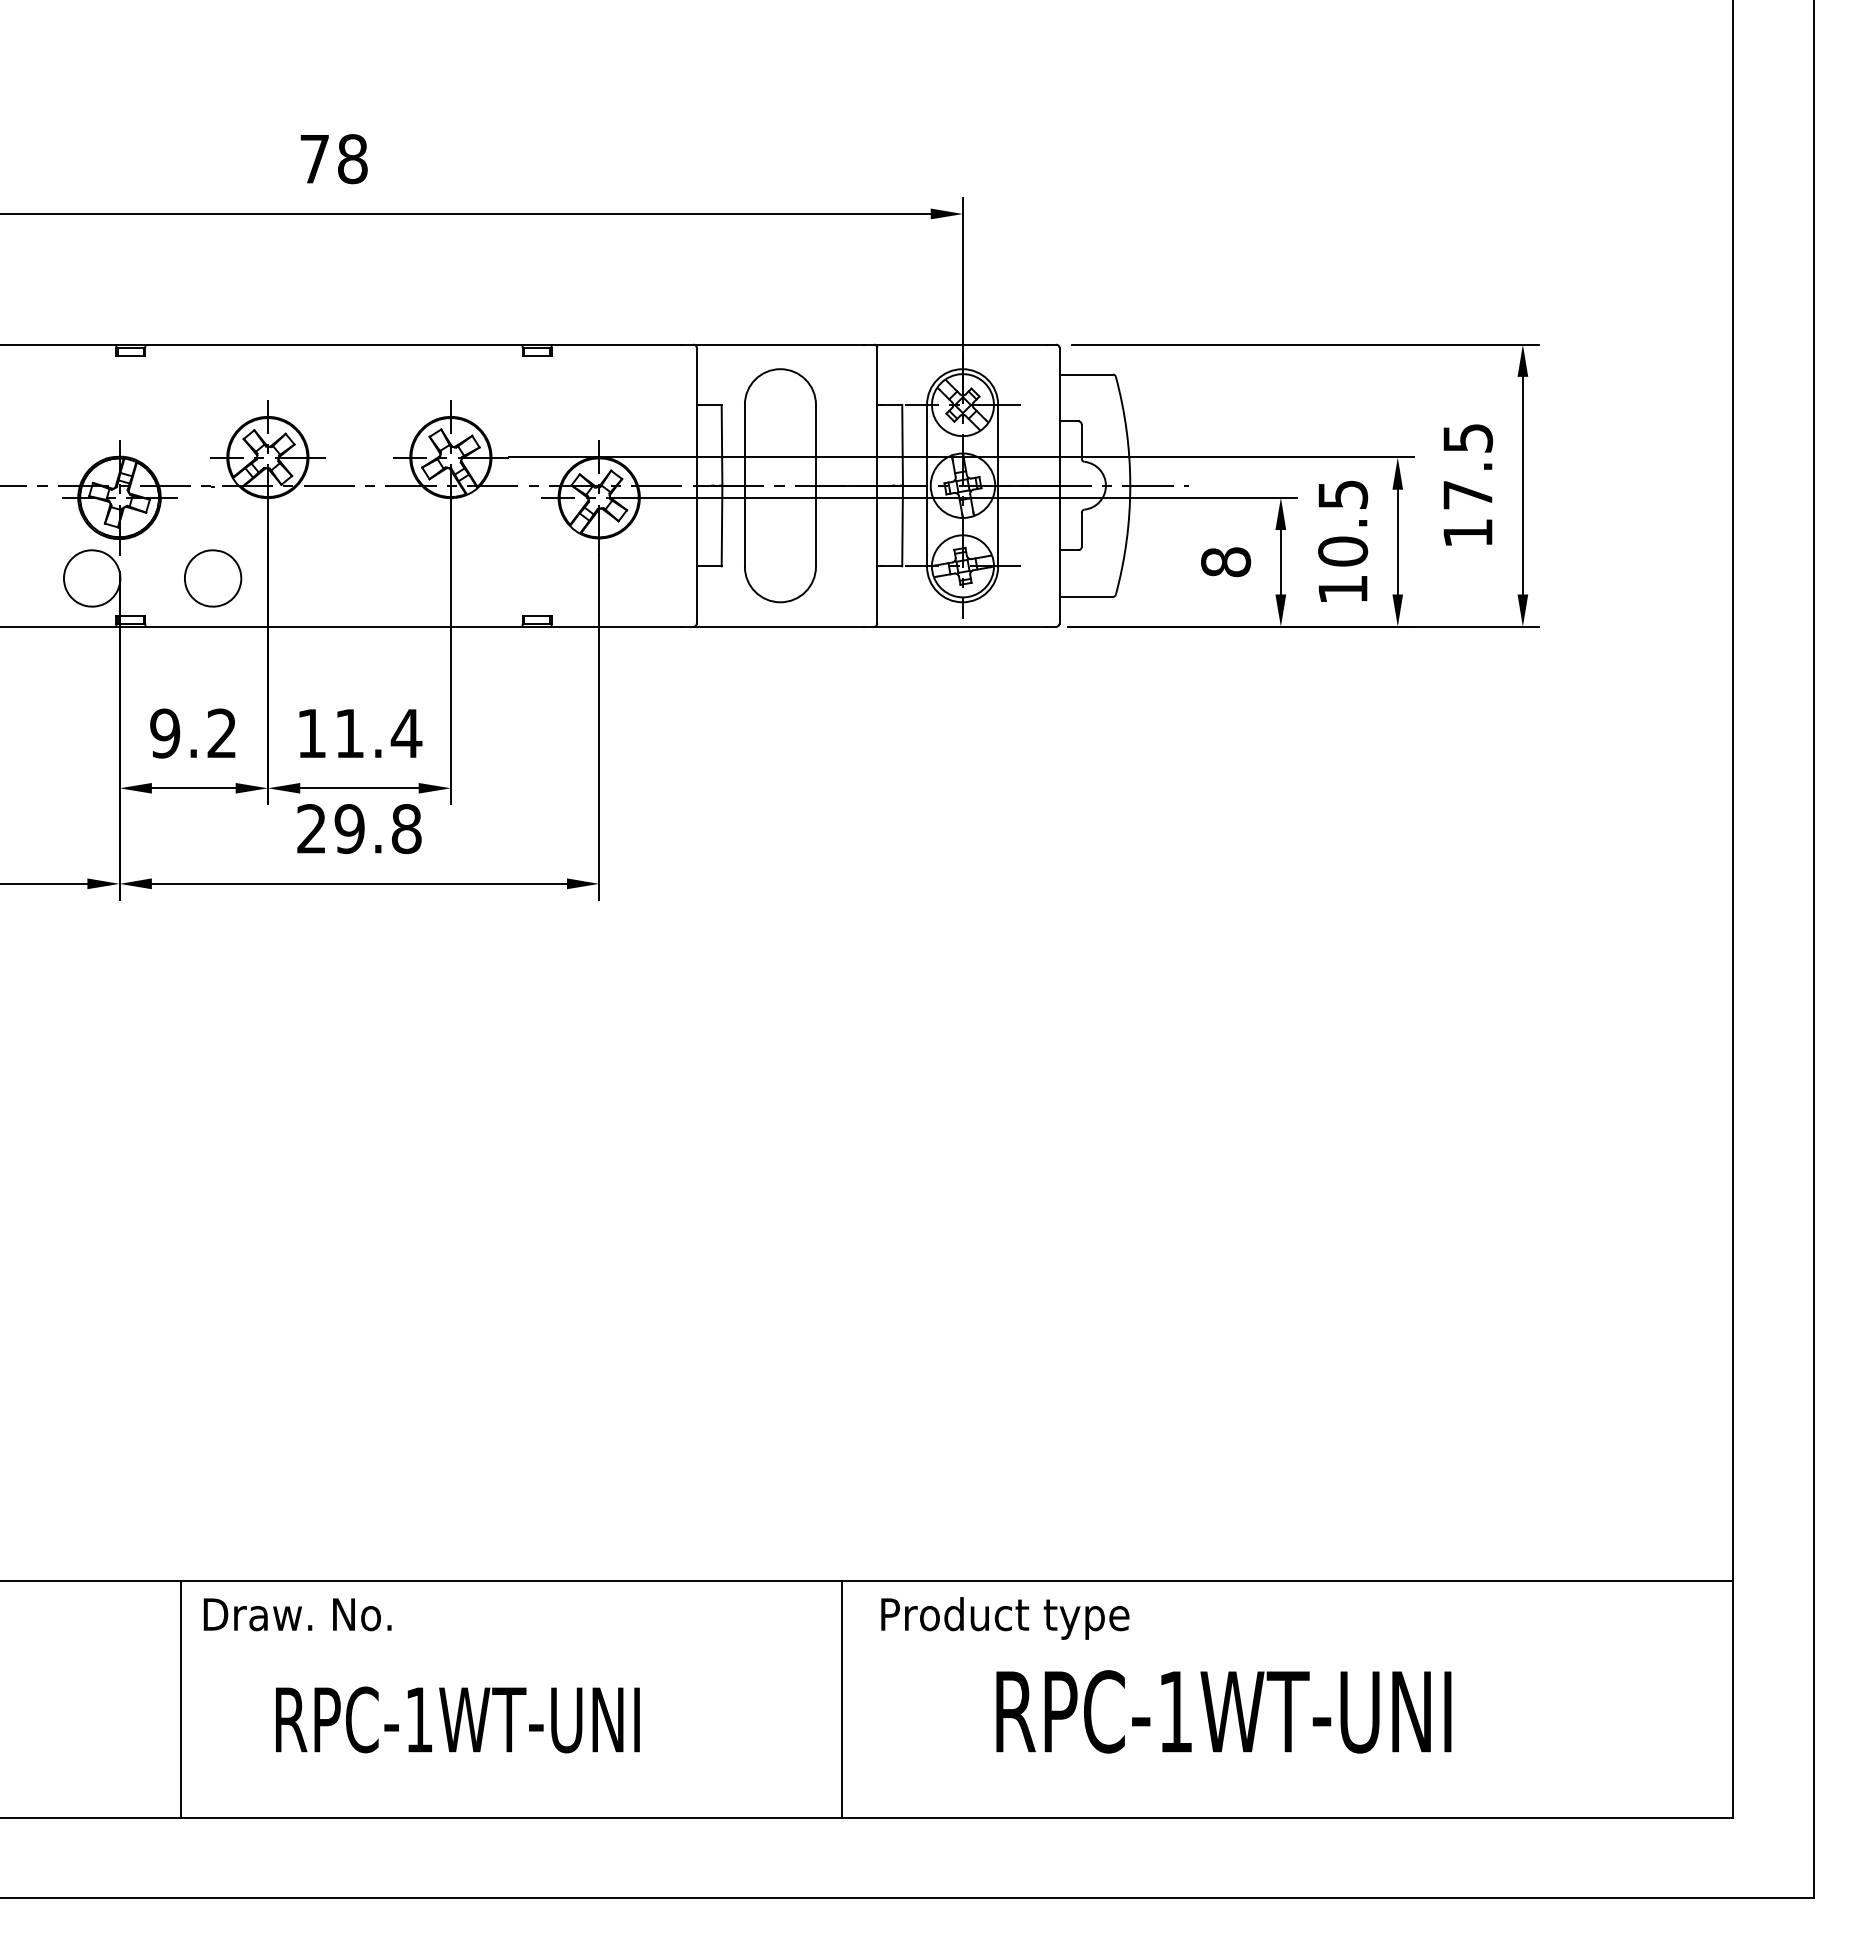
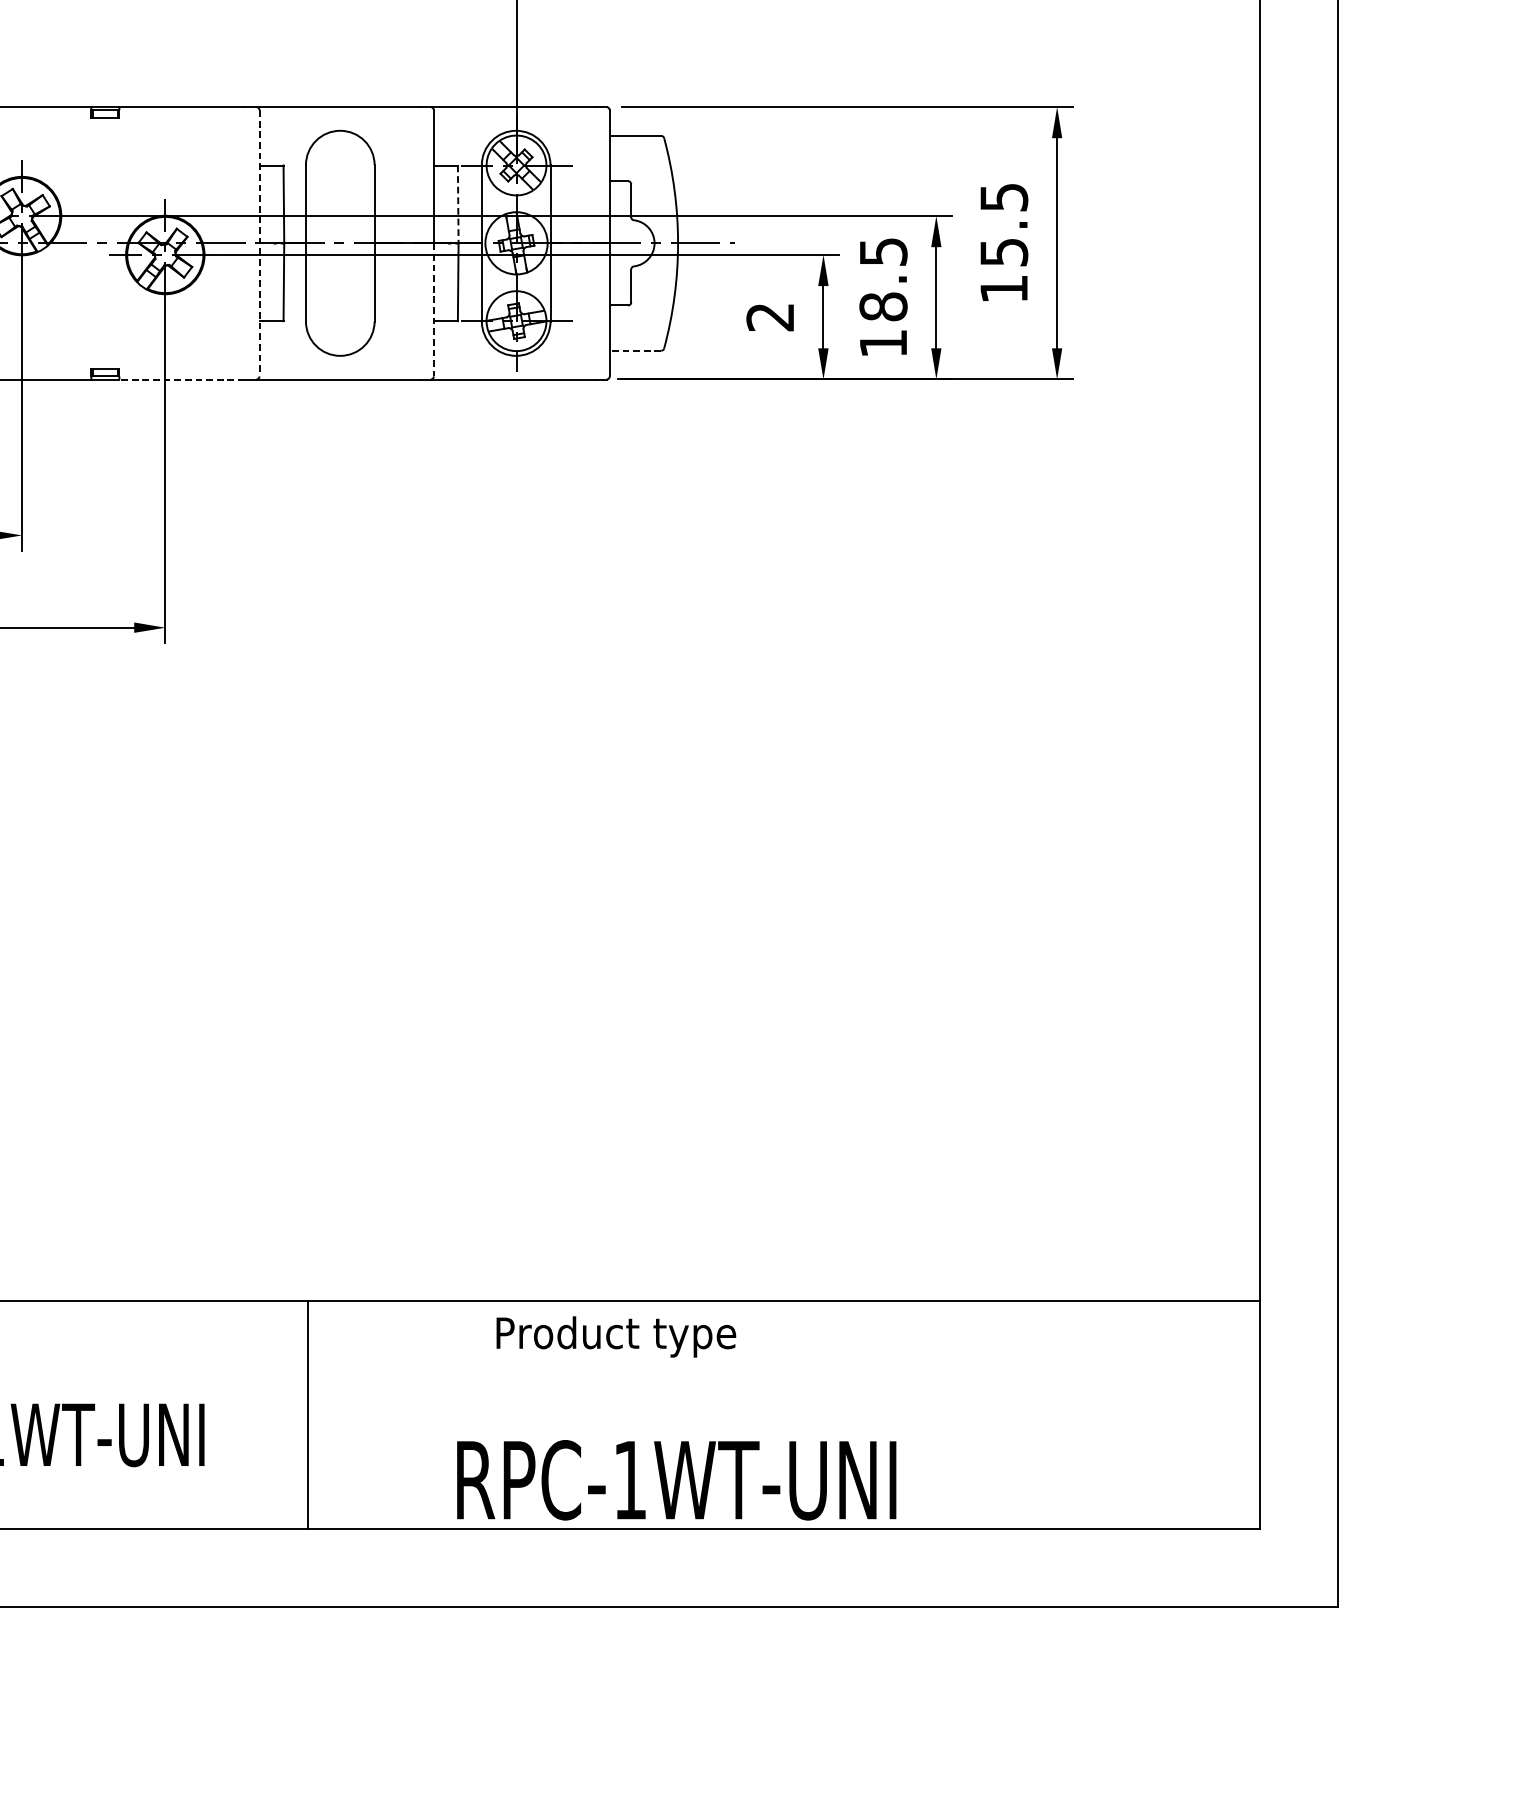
line: (902, 445) -> (458, 204), solid -> dashed
line: (696, 485) -> (259, 243), solid -> dashed
text: (1468, 495) -> (1004, 252), 17.5 -> 15.5
text: (1342, 551) -> (882, 306), 10.5 -> 18.5
line: (877, 554) -> (434, 309), solid -> dashed
text: (1226, 562) -> (770, 317), 8 -> 2
line: (1086, 596) -> (635, 350), solid -> dashed
line: (616, 626) -> (182, 379), solid -> dashed
text: (1005, 1618) -> (616, 1337), moved
line: (842, 1698) -> (308, 1414), moved
text: (1223, 1711) -> (676, 1479), moved

